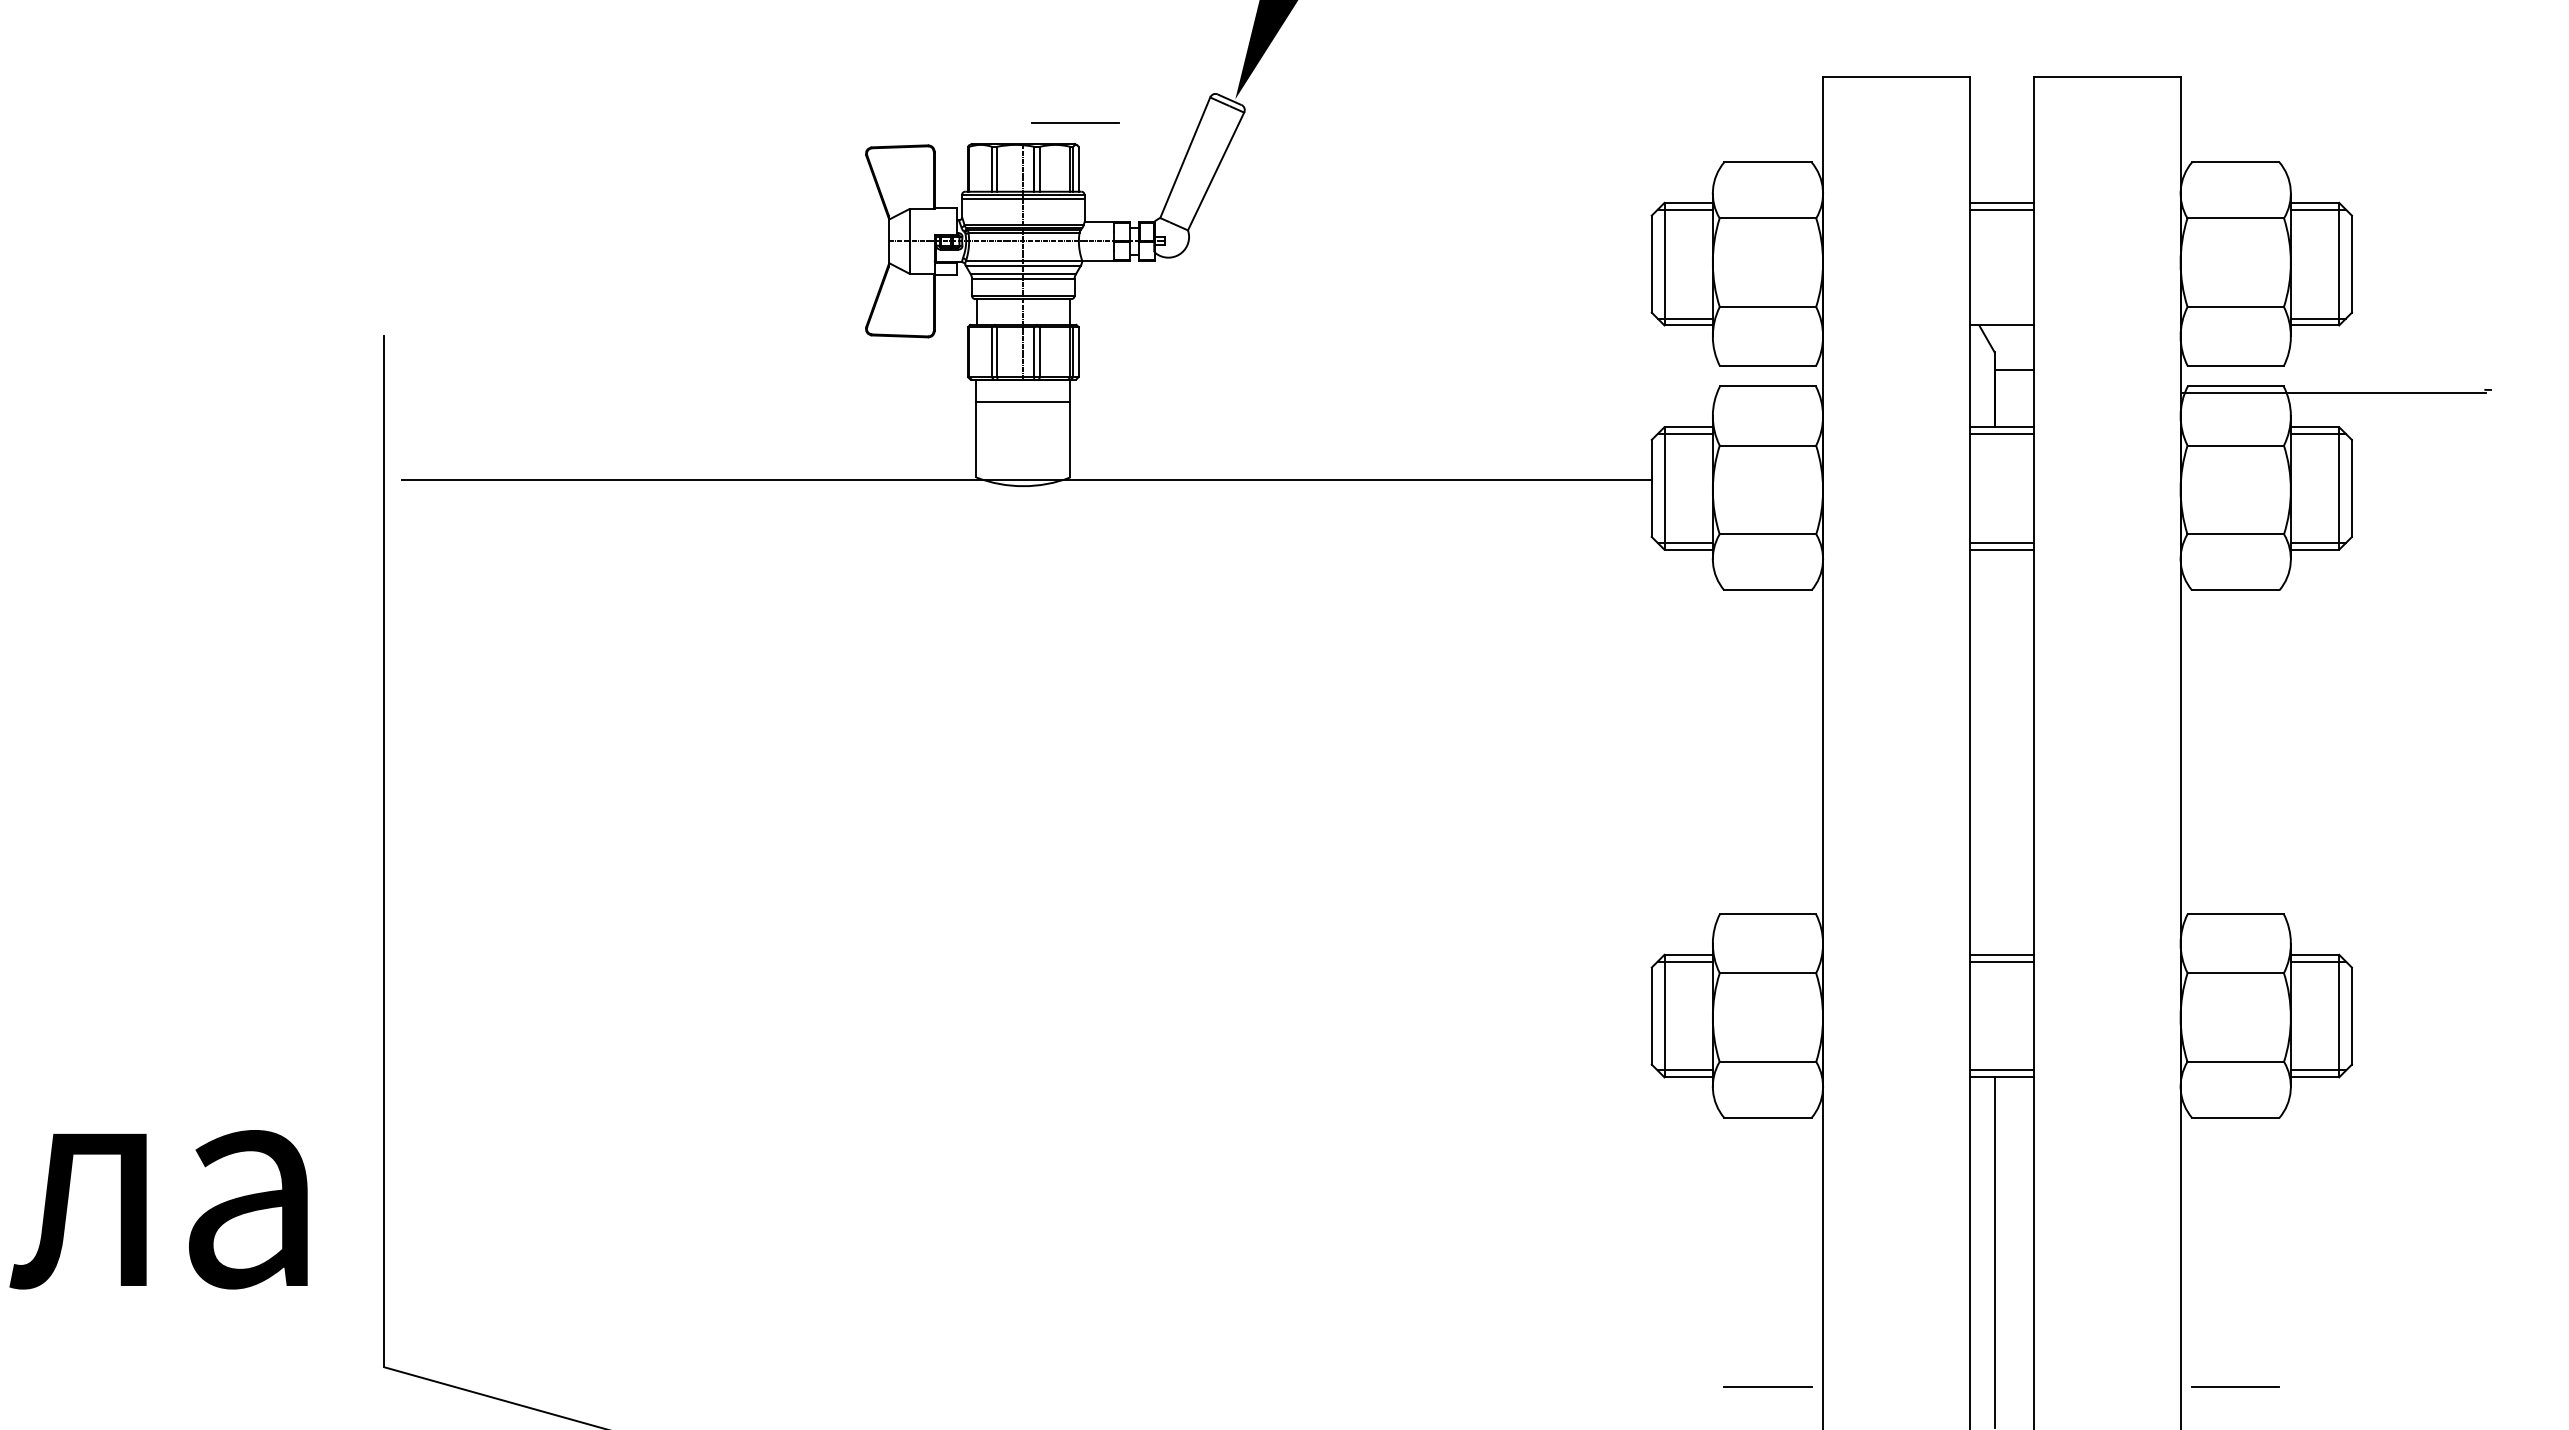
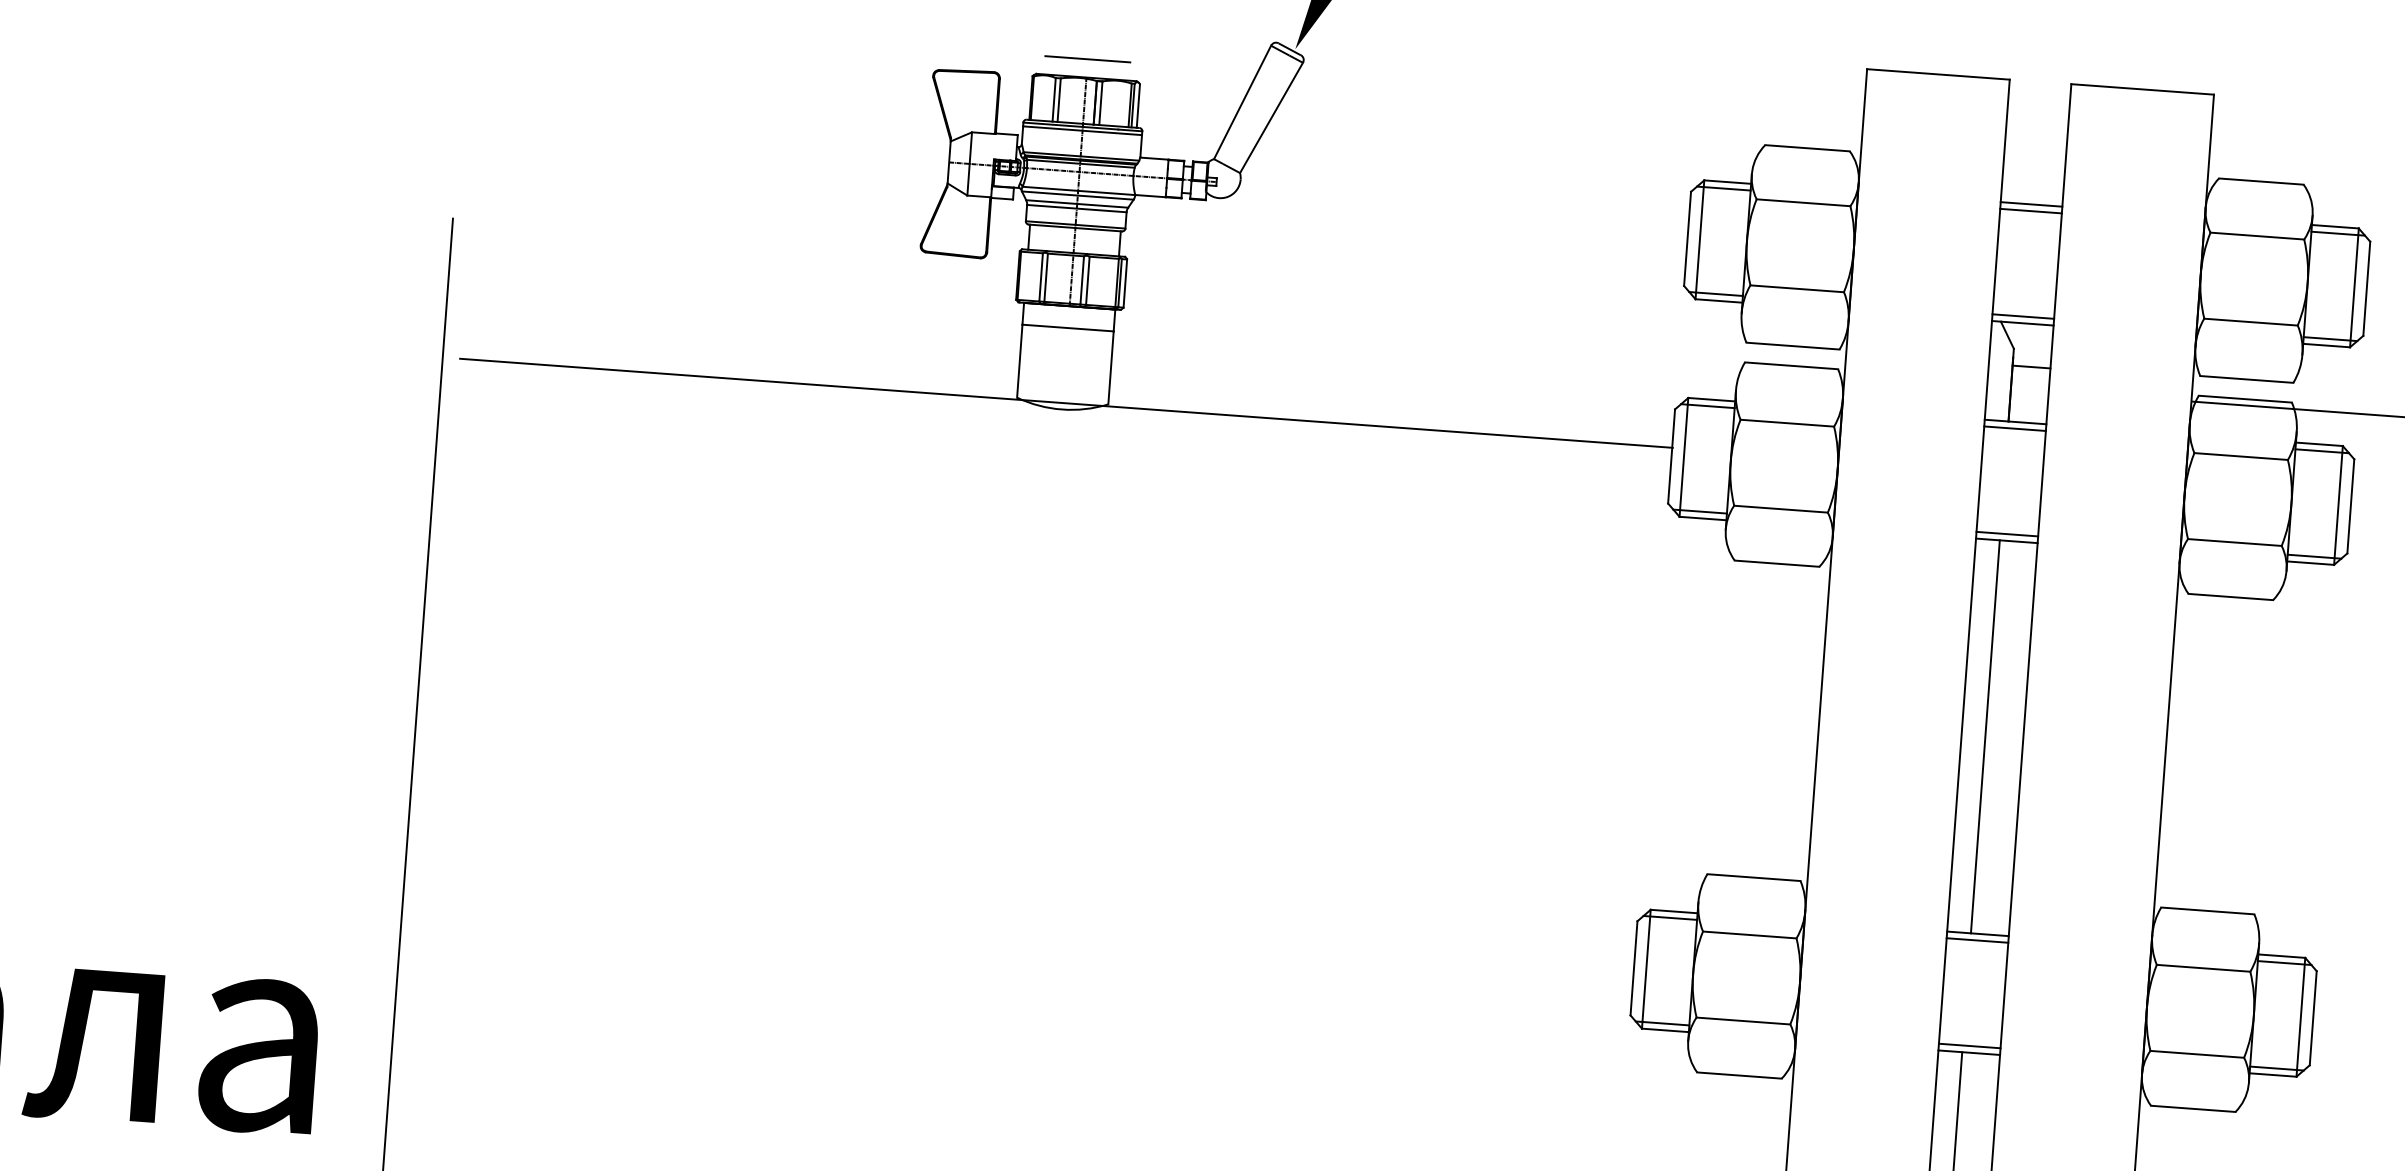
line: (1075, 122) -> (1088, 58), moved
line: (2001, 318) -> (2022, 316), added
line: (1994, 751) -> (1985, 736), added

